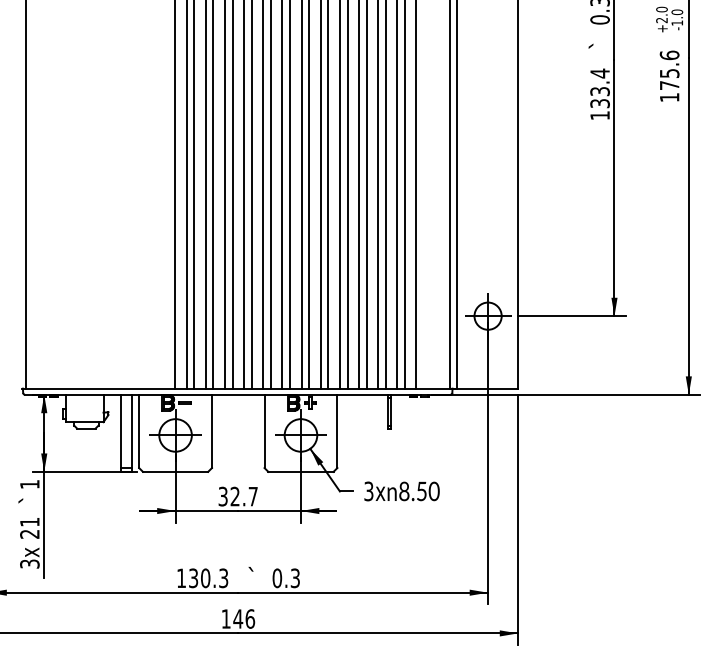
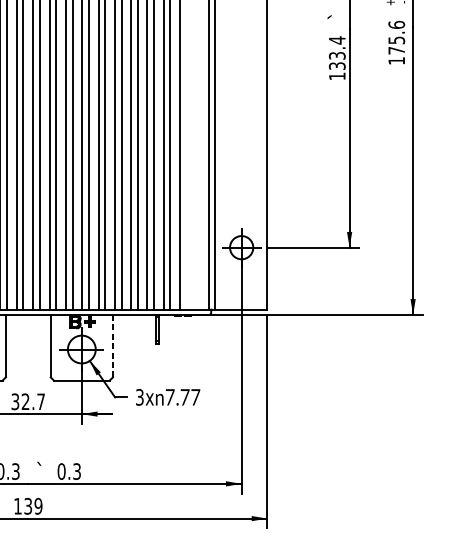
line: (337, 431) -> (113, 346), solid -> dashed
text: (419, 491) -> (183, 397), 8.50 -> 7.77
text: (244, 618) -> (33, 505), 146 -> 139

